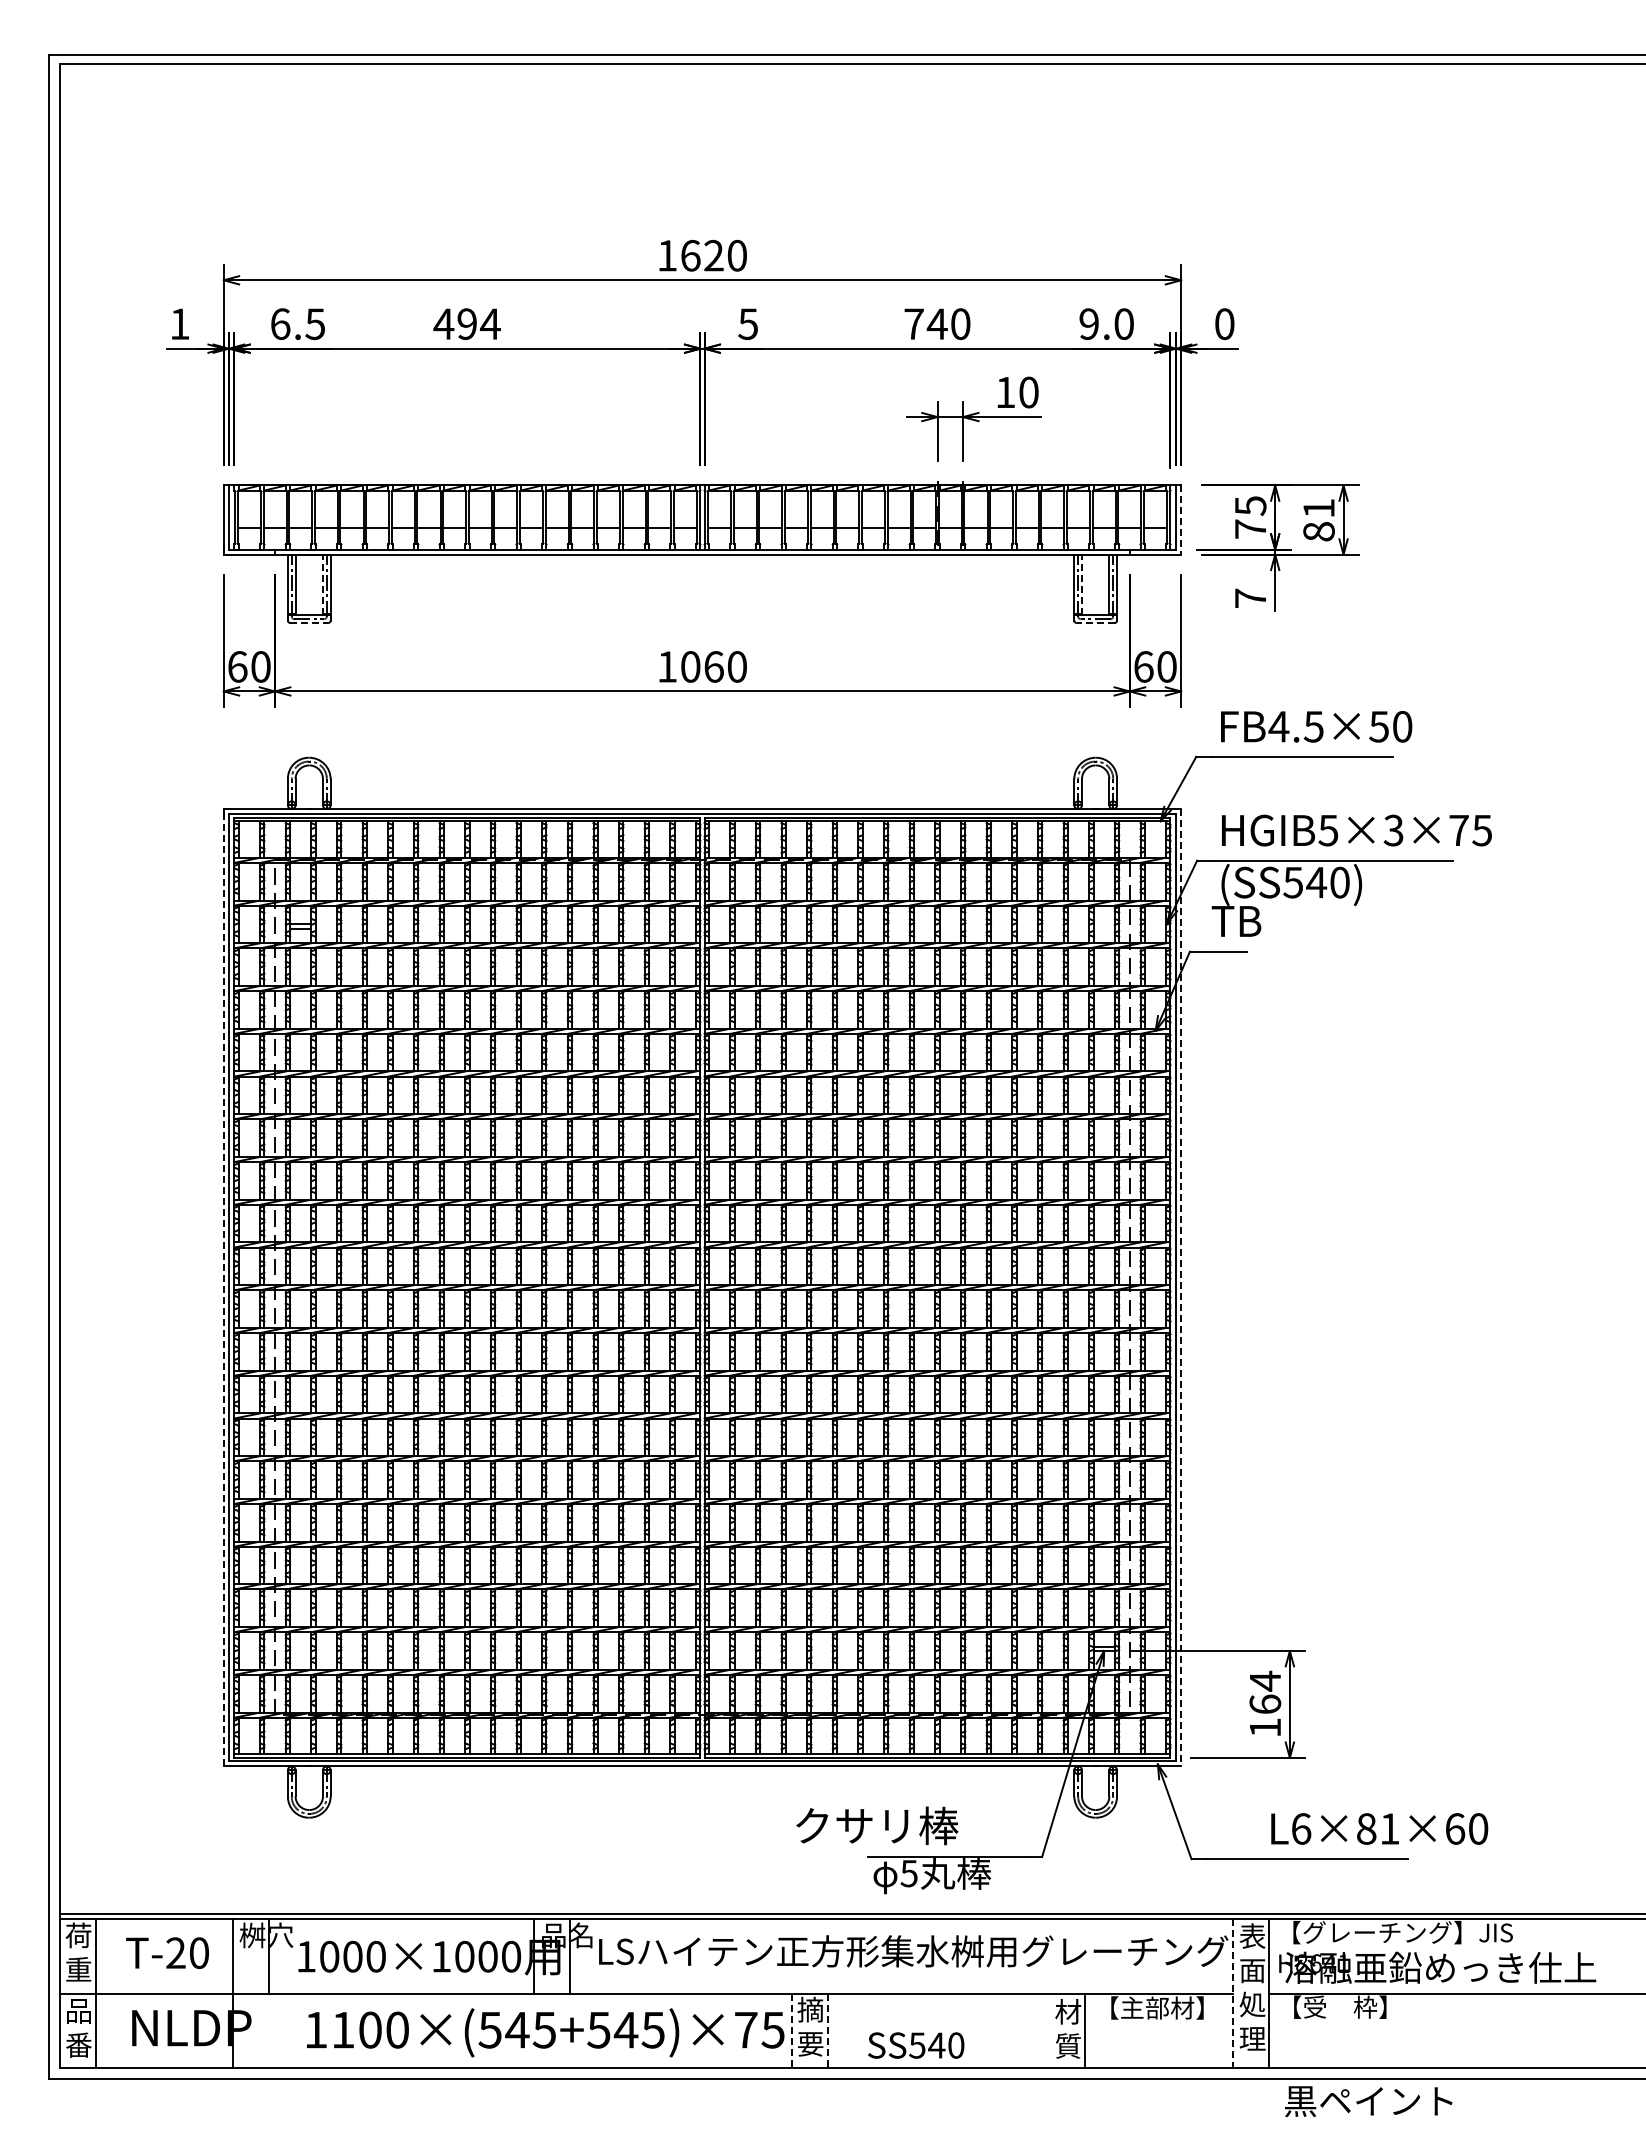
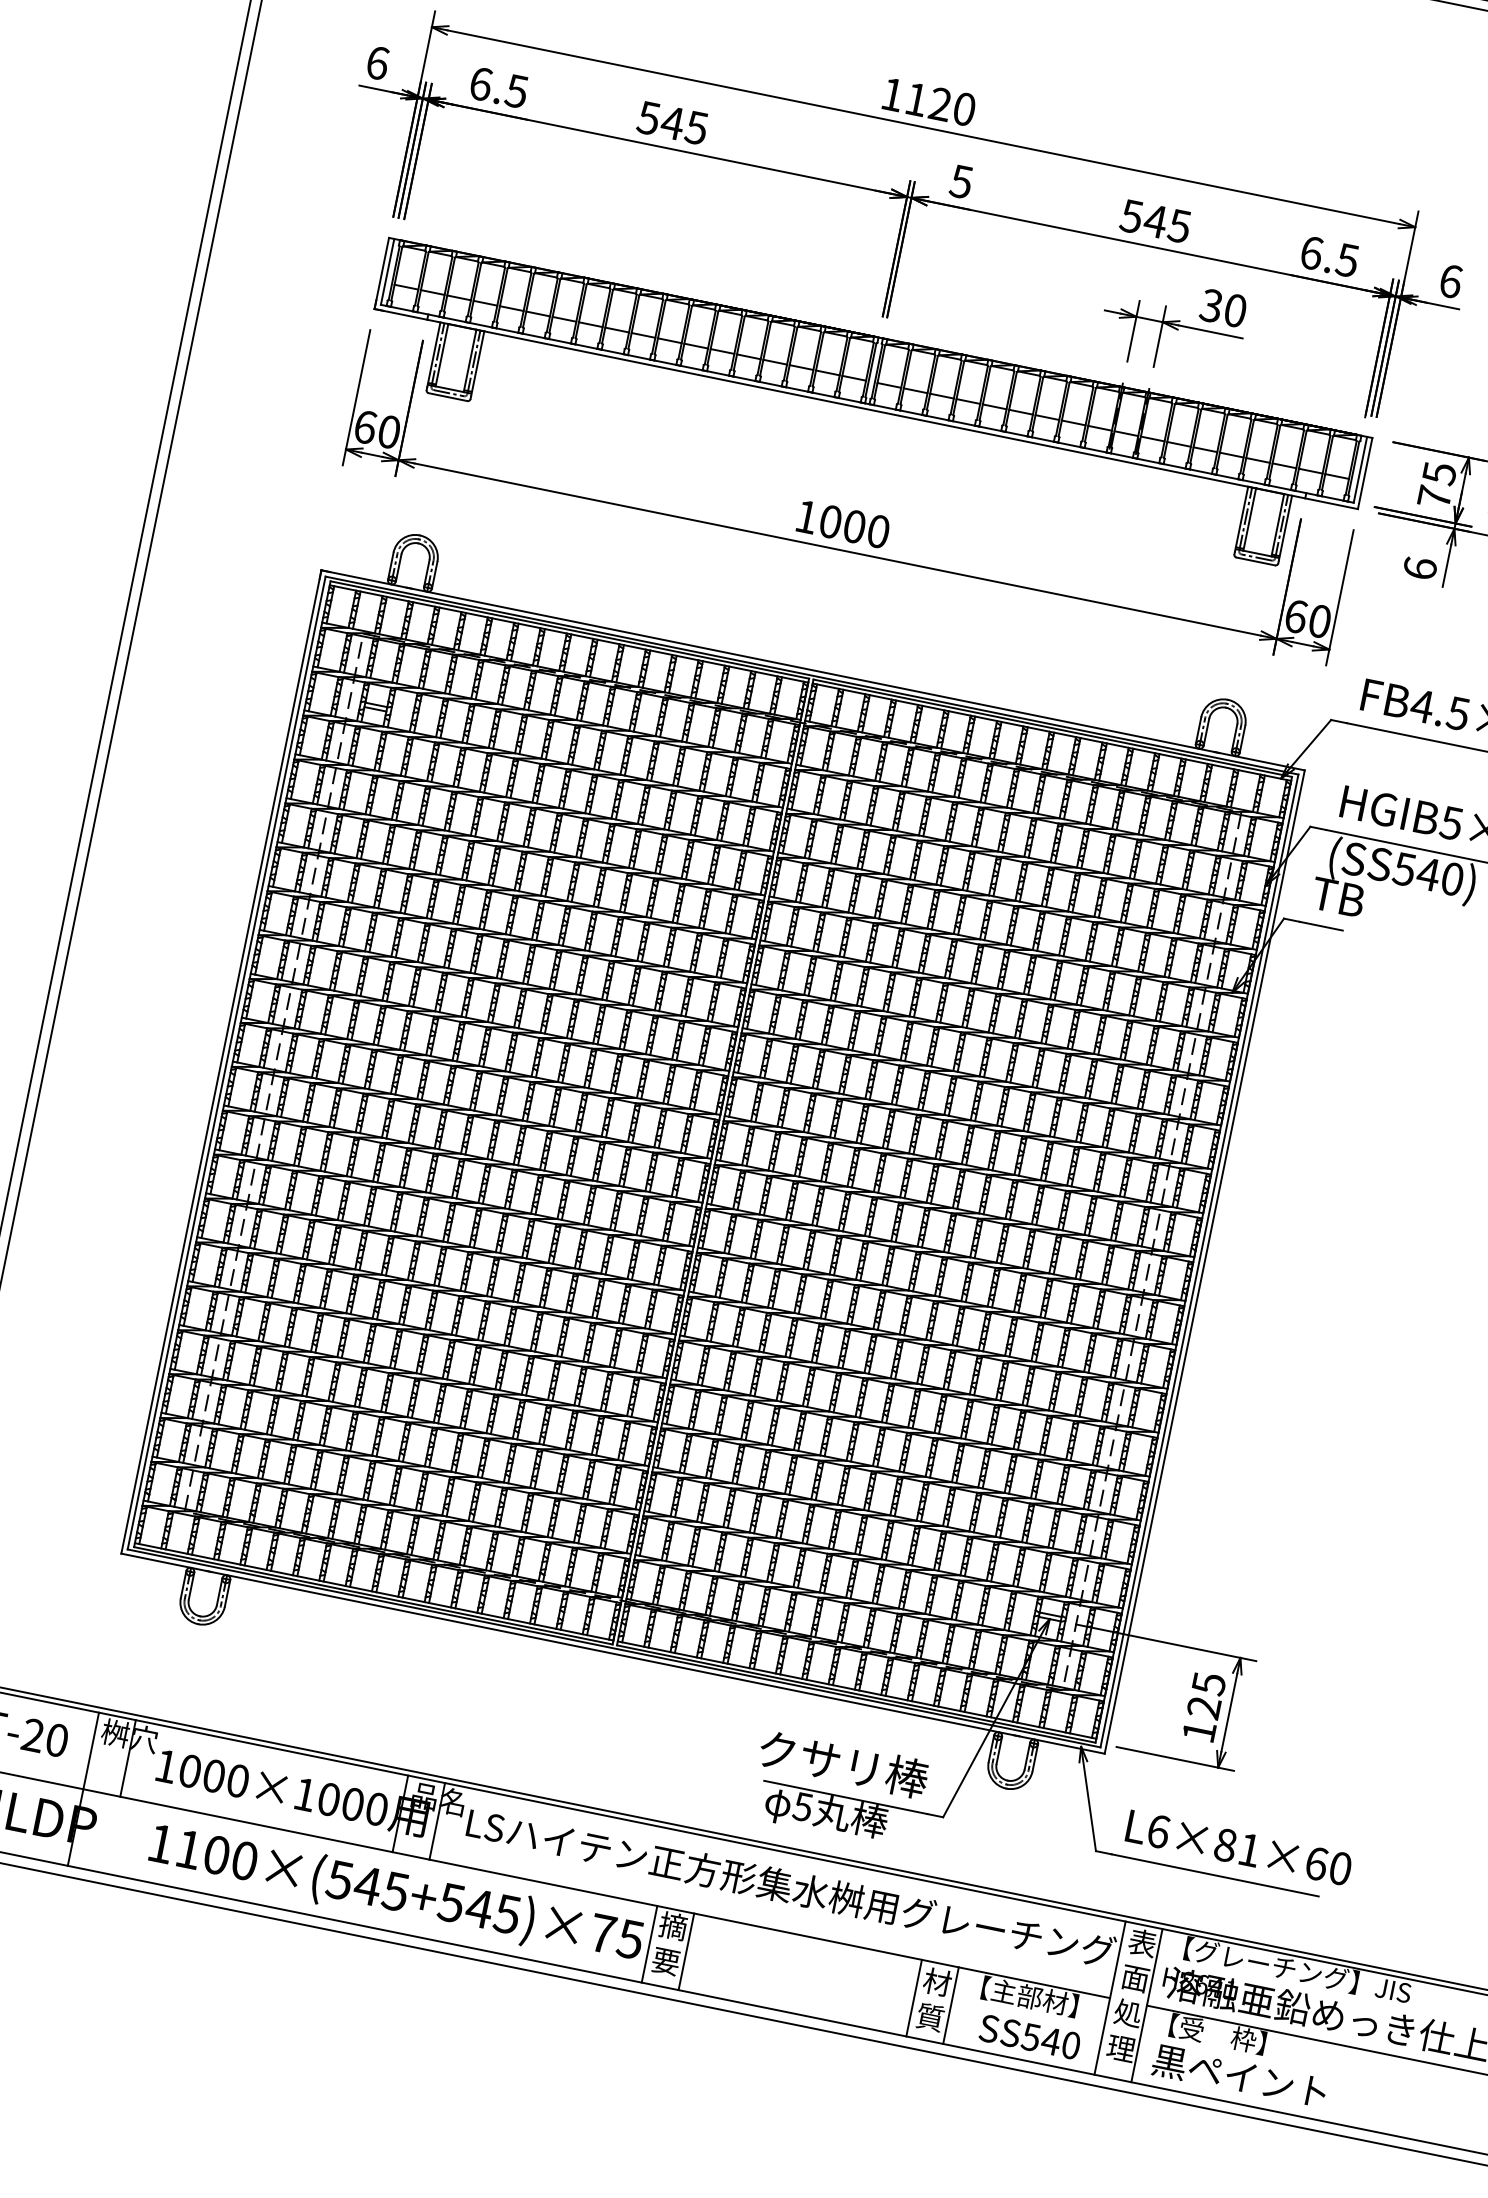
text: (690, 255) -> (916, 99), 1620 -> 1120
text: (1224, 323) -> (1450, 280), 0 -> 6
text: (179, 324) -> (377, 63), 1 -> 6
text: (466, 324) -> (671, 123), 494 -> 545
text: (937, 324) -> (1155, 221), 740 -> 545
text: (1106, 324) -> (1329, 257), 9.0 -> 6.5
text: (1004, 392) -> (1210, 305), 10 -> 30
line: (1181, 520) -> (1365, 474), dashed -> solid
line: (322, 584) -> (469, 360), dashed -> solid
line: (1082, 584) -> (1250, 519), dashed -> solid
text: (1250, 597) -> (1420, 567), 7 -> 6
line: (309, 623) -> (448, 397), dashed -> solid
line: (1095, 623) -> (1255, 561), dashed -> solid
text: (713, 666) -> (854, 526), 1060 -> 1000
line: (223, 1287) -> (221, 1061), dashed -> solid
line: (1181, 1287) -> (1205, 1261), dashed -> solid
text: (1265, 1692) -> (1206, 1695), 164 -> 125
text: (877, 1825) -> (844, 1763), moved
text: (1379, 1828) -> (1238, 1847), moved
line: (1232, 1993) -> (1109, 1997), dashed -> solid
line: (1049, 2030) -> (914, 1997), added
line: (791, 2031) -> (649, 1944), dashed -> solid
line: (827, 2031) -> (686, 1952), dashed -> solid
text: (916, 2045) -> (1030, 2037), moved
text: (1368, 2101) -> (1239, 2076), moved

